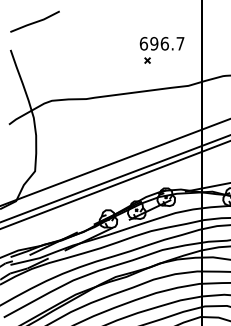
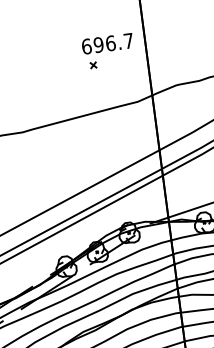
part: (161, 50) -> (107, 51), moved

